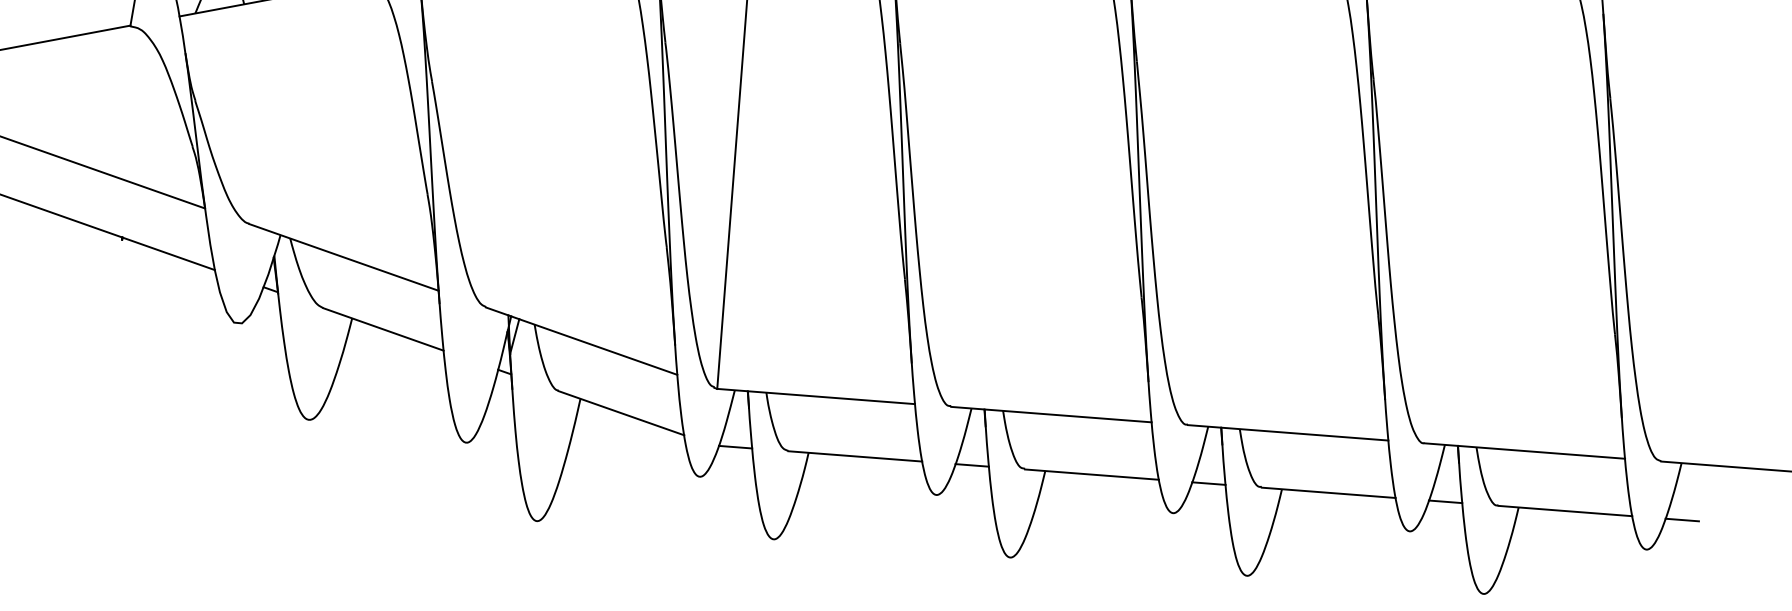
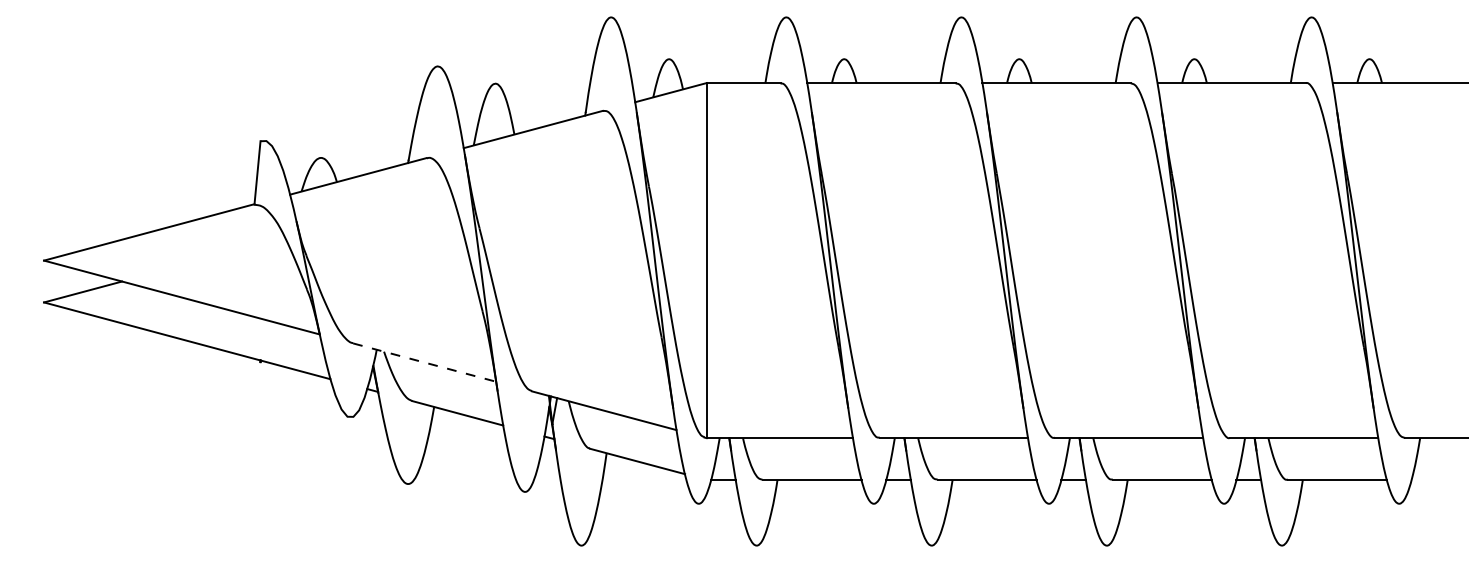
line: (345, 257) -> (425, 362), solid -> dashed
line: (1681, 520) -> (1423, 480), removed

